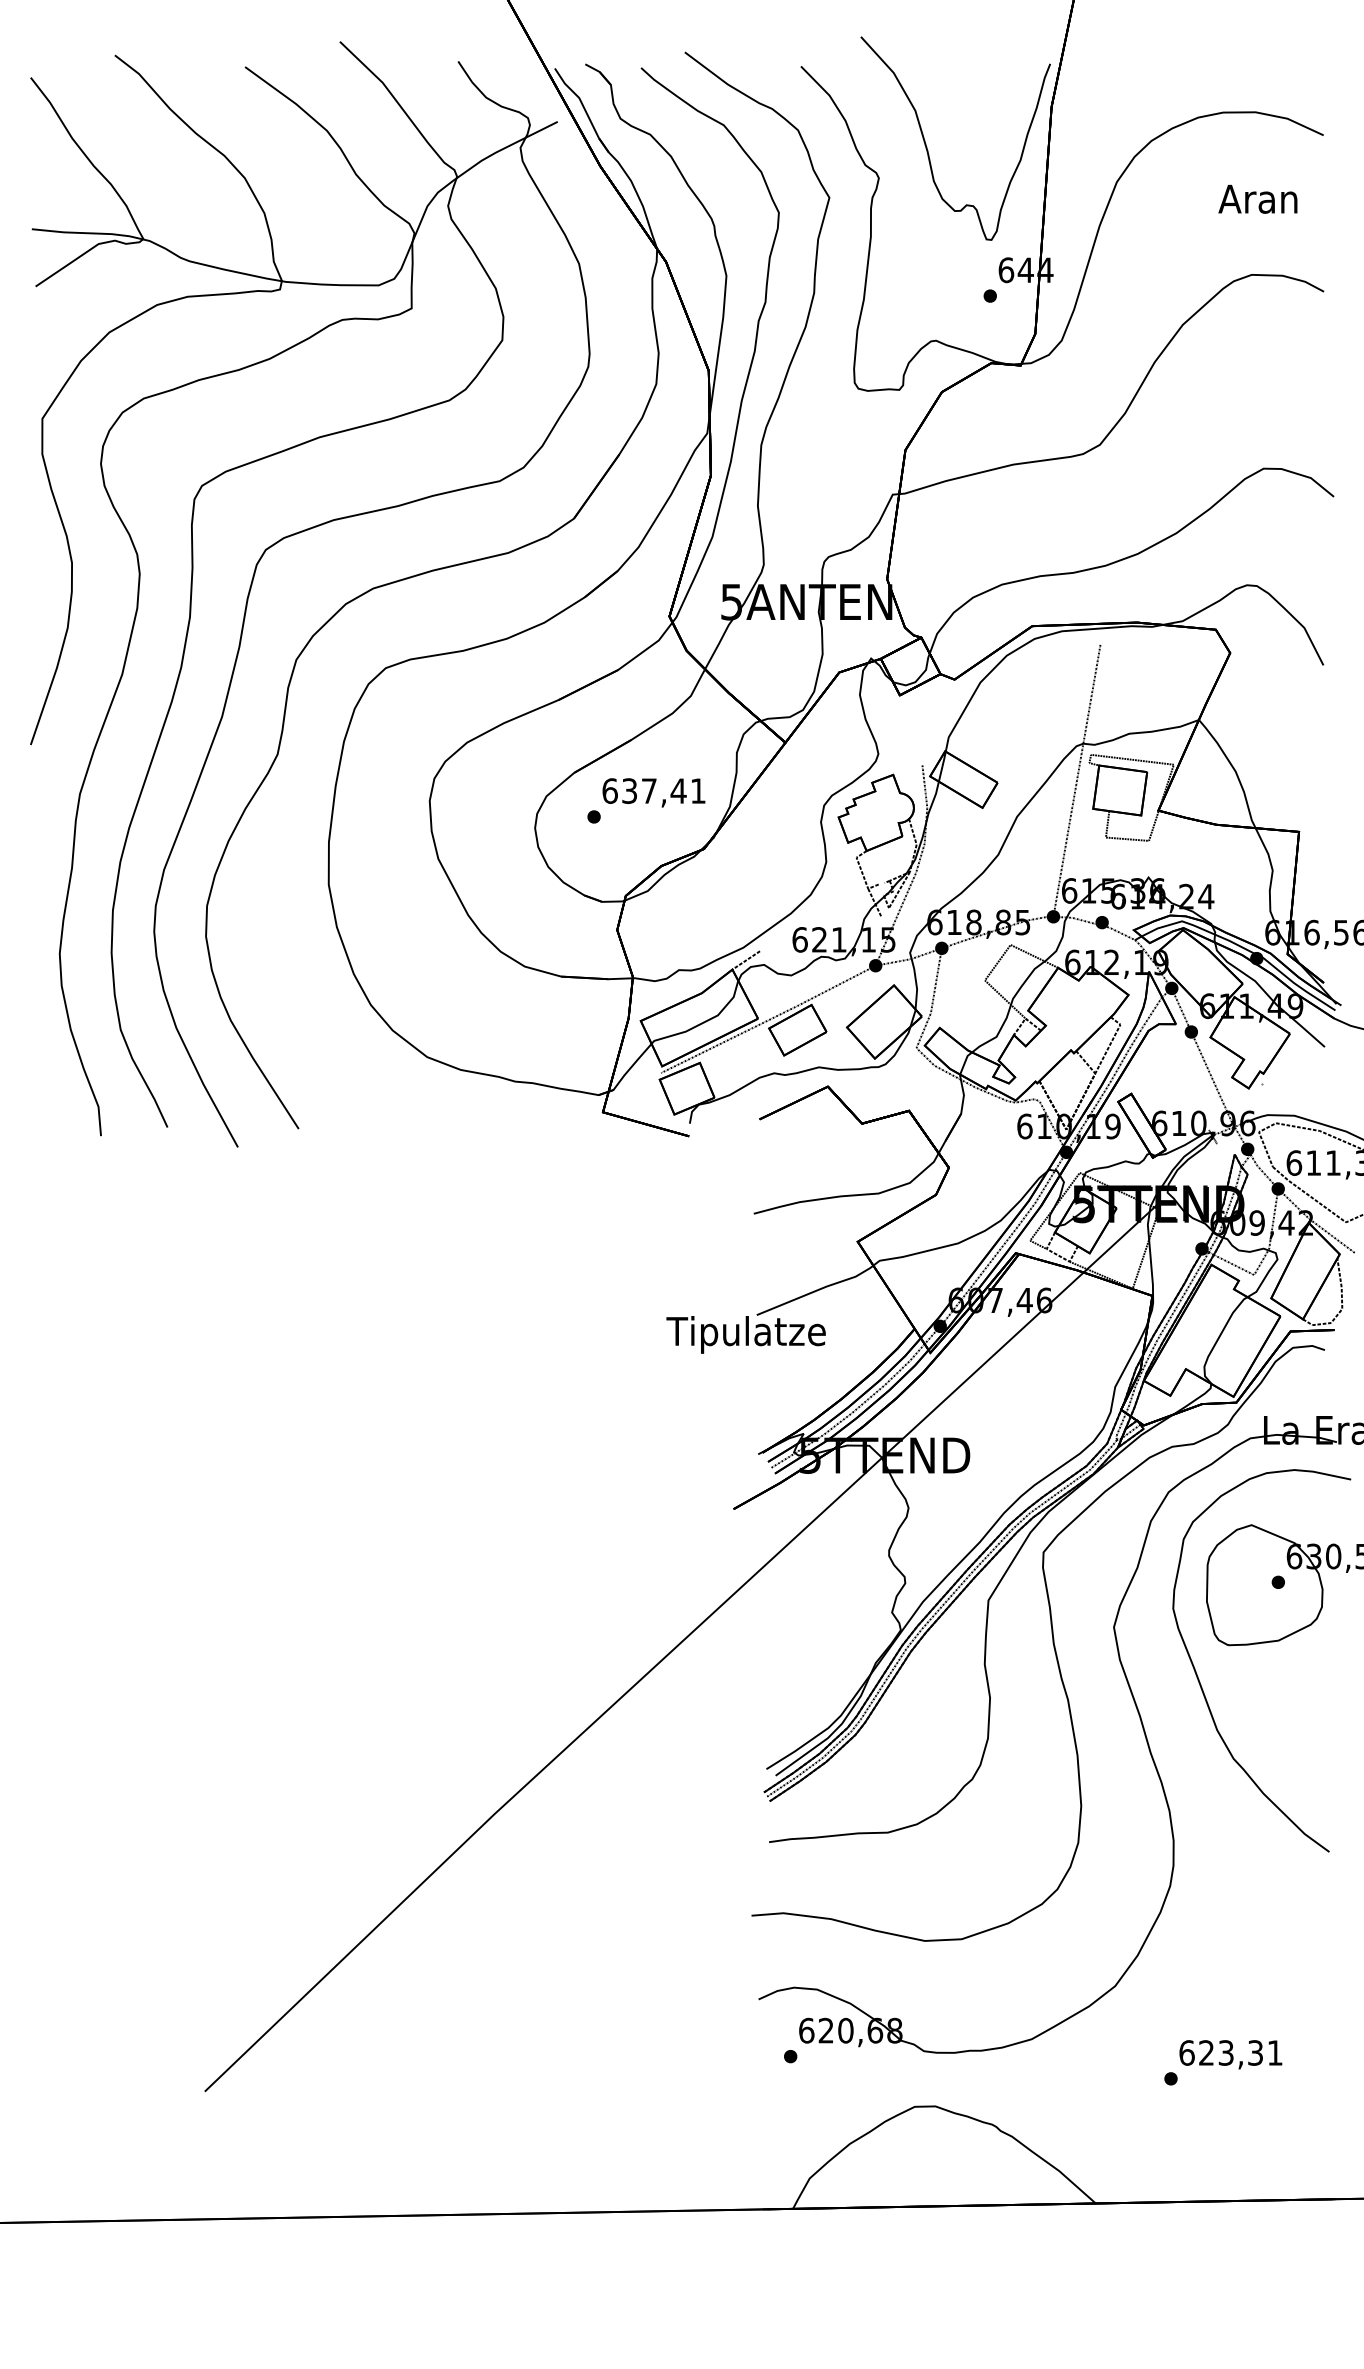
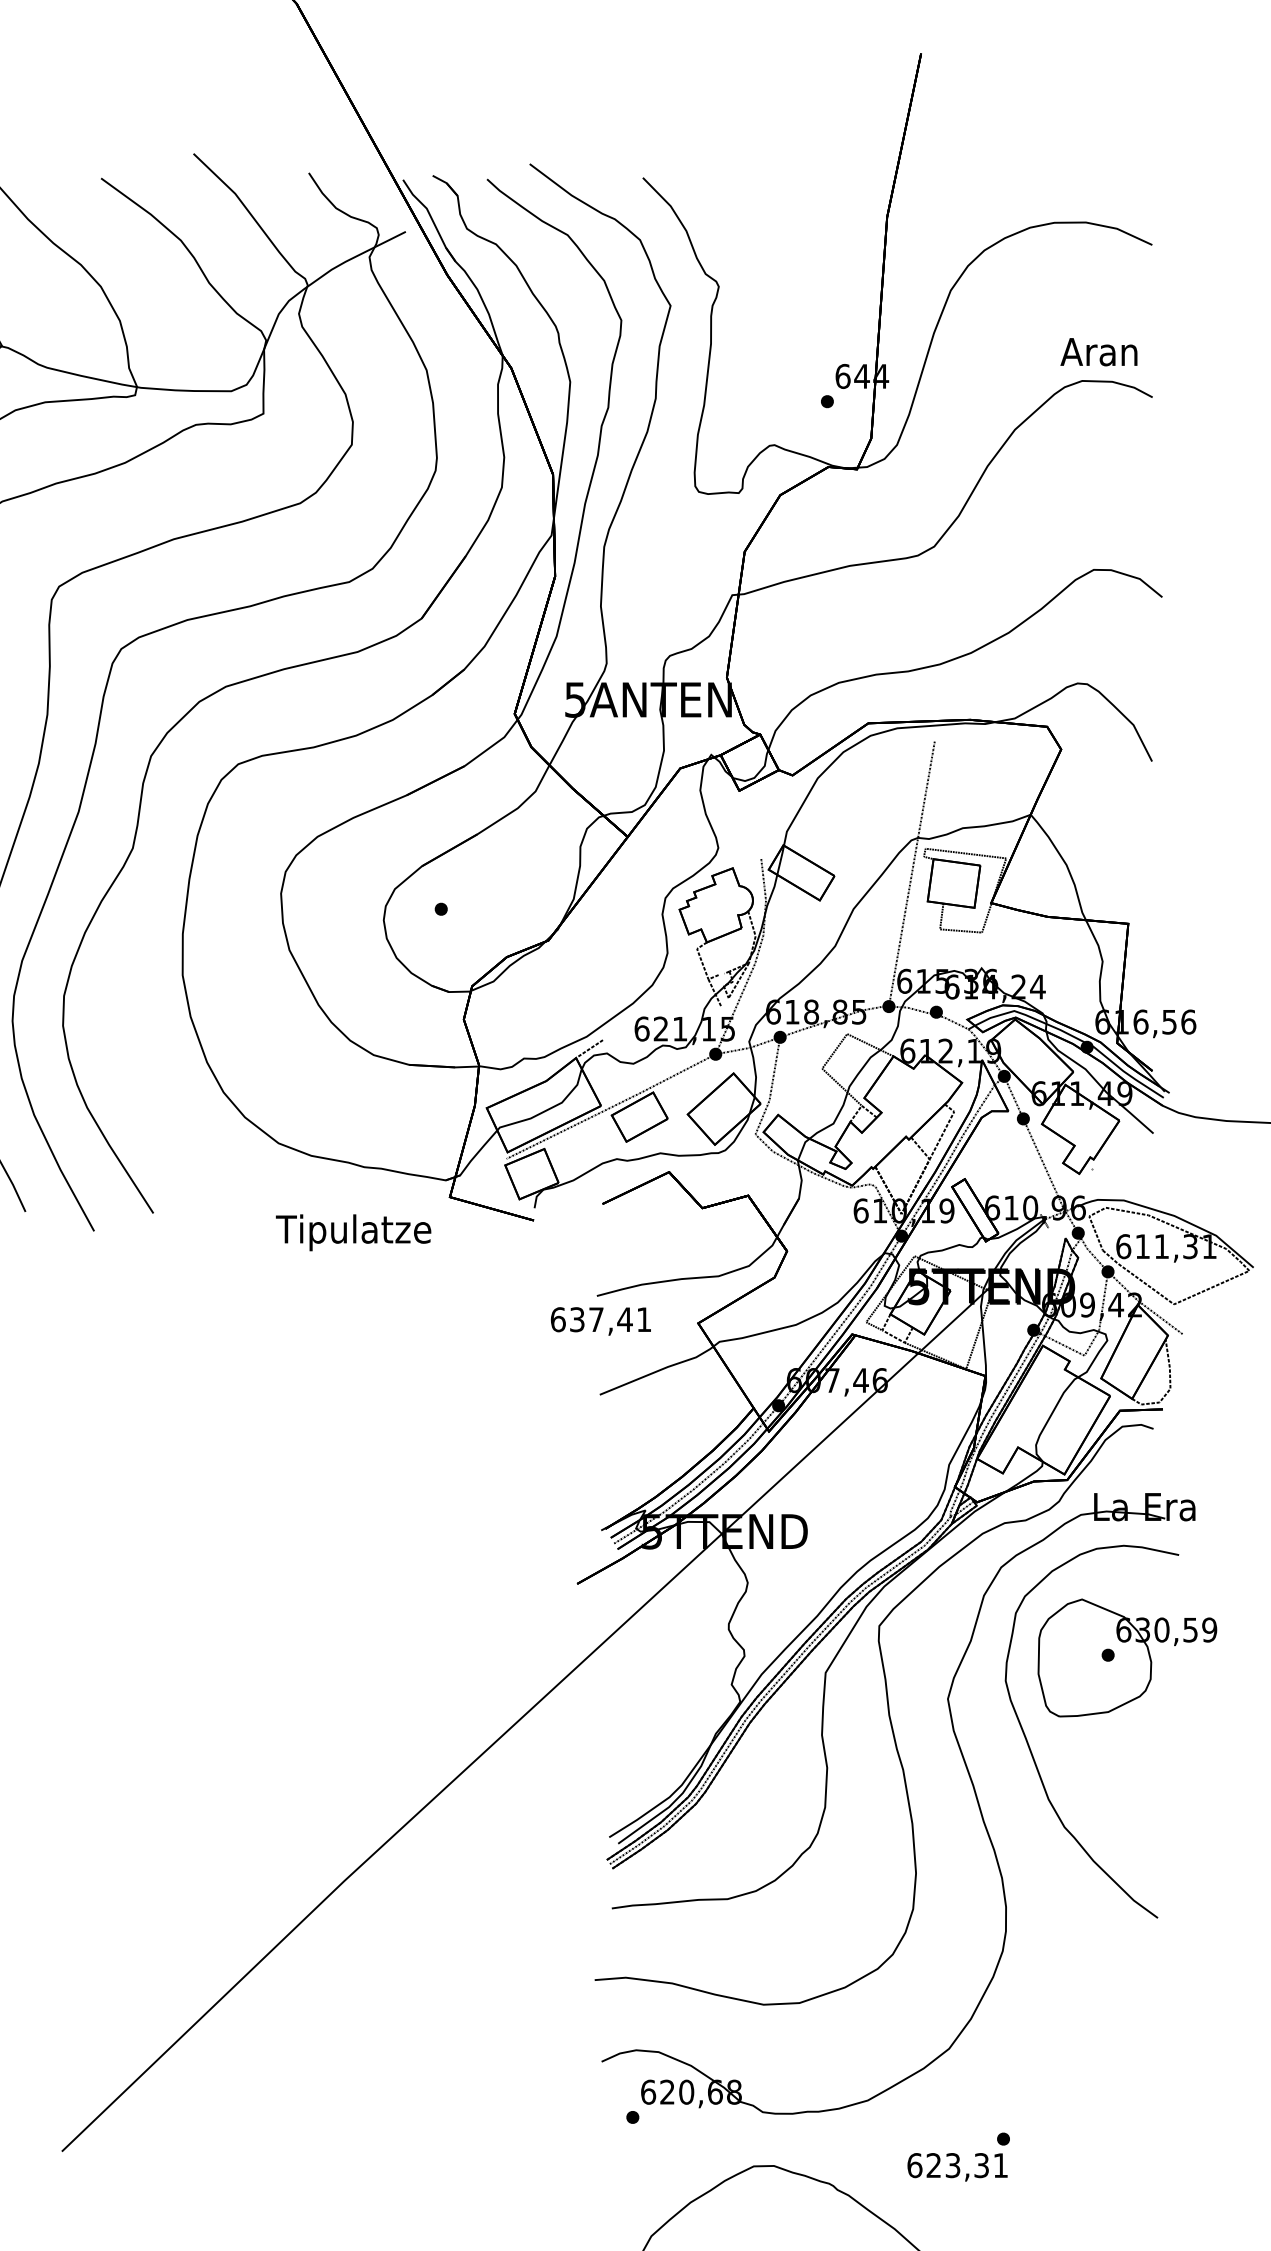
part: (927, 147) -> (766, 256), removed
text: (1257, 198) -> (1098, 351), moved
text: (653, 792) -> (600, 1321), moved
text: (745, 1334) -> (352, 1232), moved
text: (1230, 2054) -> (957, 2167), moved

